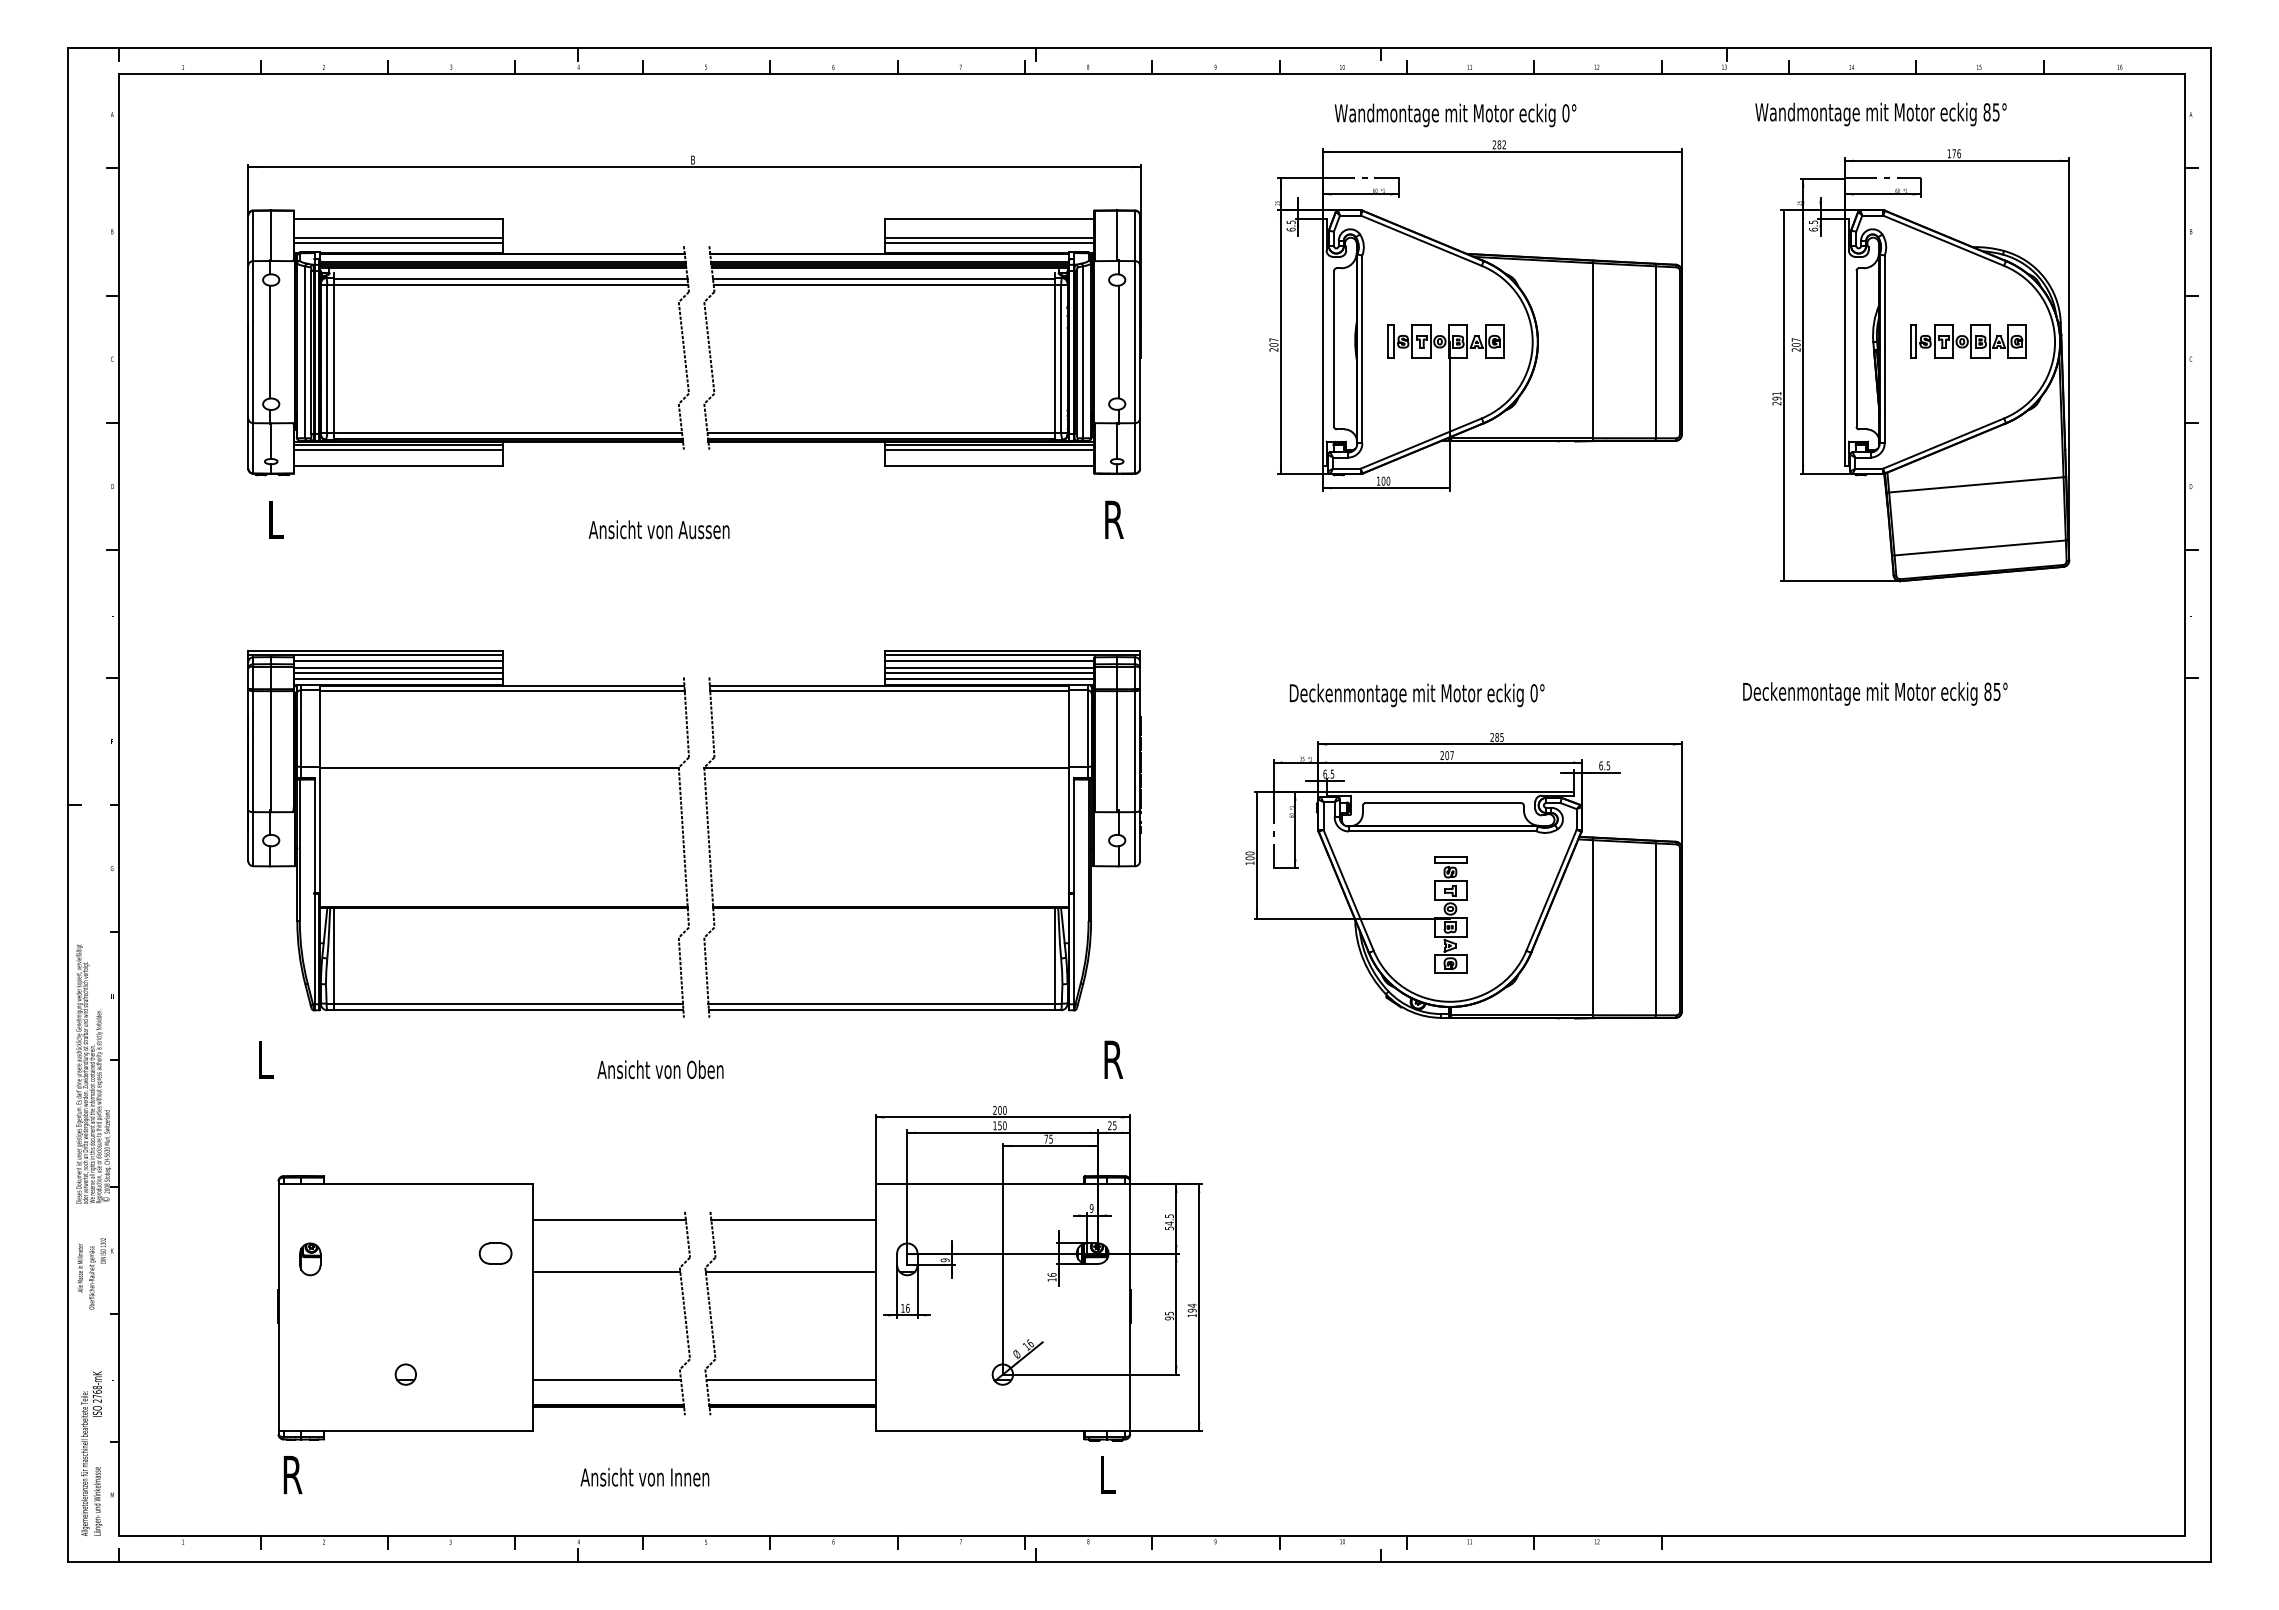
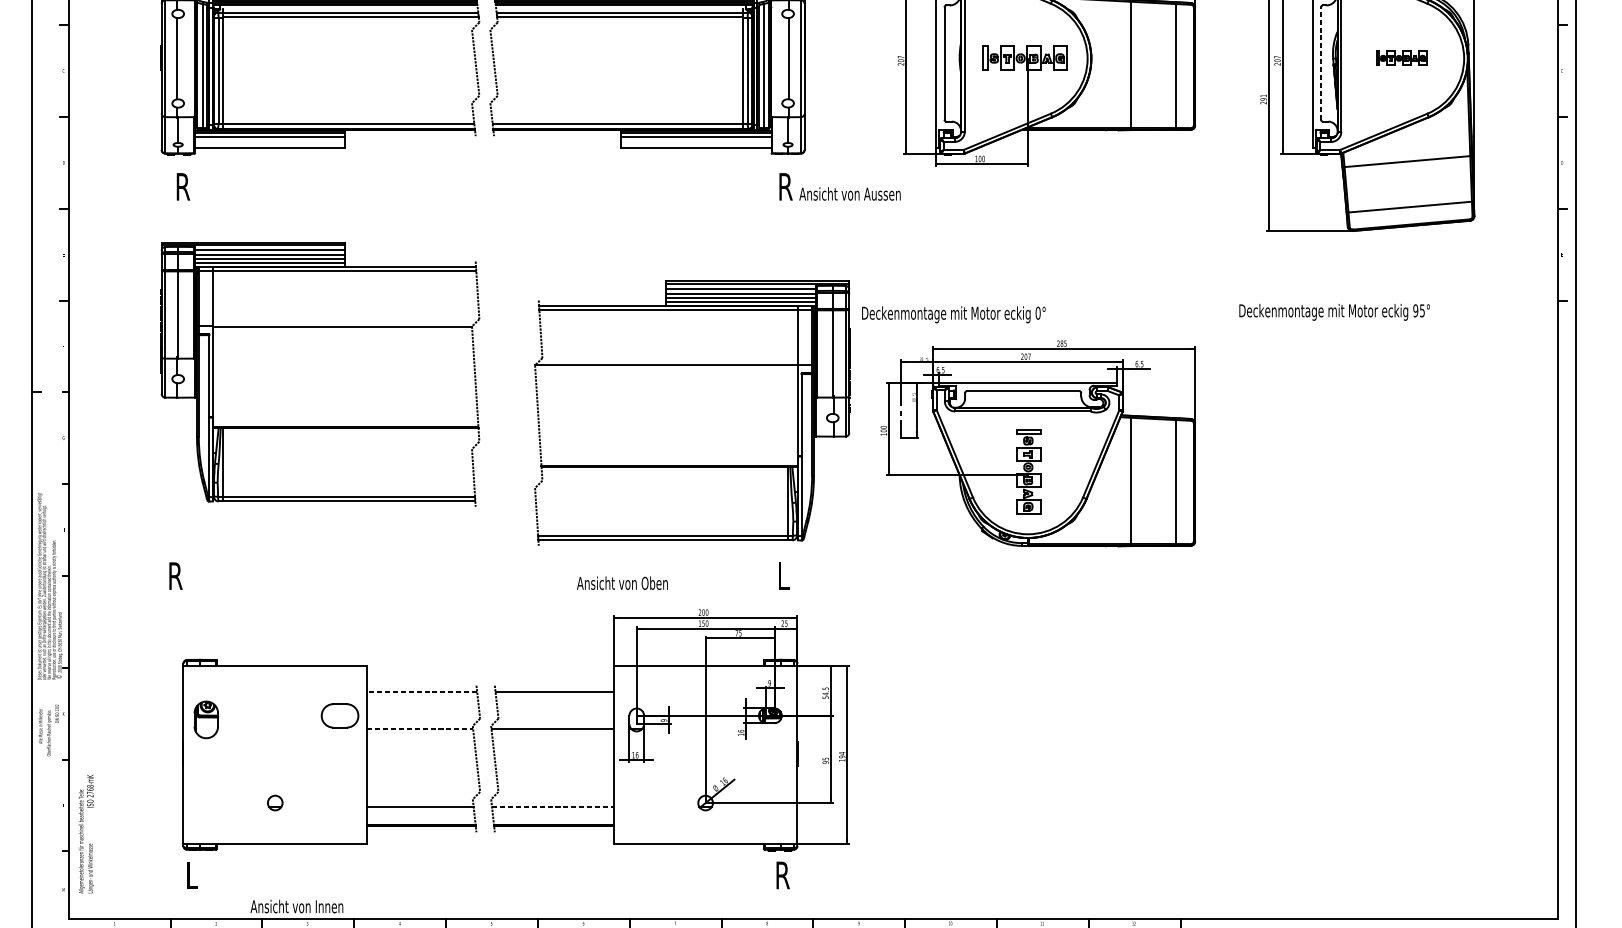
part: (1968, 341) -> (1401, 58), size x0.6
line: (1856, 348) -> (1321, 63), solid -> dashed
text: (278, 519) -> (183, 186), L -> R
text: (658, 529) -> (849, 193), moved
text: (1987, 691) -> (1415, 310), 85° -> 95°
text: (1416, 695) -> (953, 314), moved
part: (468, 768) -> (320, 327), moved
part: (922, 768) -> (692, 366), moved
text: (268, 1059) -> (176, 575), L -> R
text: (1113, 1059) -> (785, 575), R -> L
text: (660, 1069) -> (622, 583), moved
line: (609, 1219) -> (422, 691), solid -> dashed
part: (495, 1253) -> (339, 715), size x1.6
part: (310, 1259) -> (206, 720), size x1.6
line: (606, 1271) -> (419, 728), solid -> dashed
line: (791, 1380) -> (553, 807), solid -> dashed
text: (91, 1453) -> (86, 833), moved
text: (292, 1475) -> (193, 875), R -> L
text: (1110, 1475) -> (783, 875), L -> R
text: (644, 1476) -> (296, 906), moved

